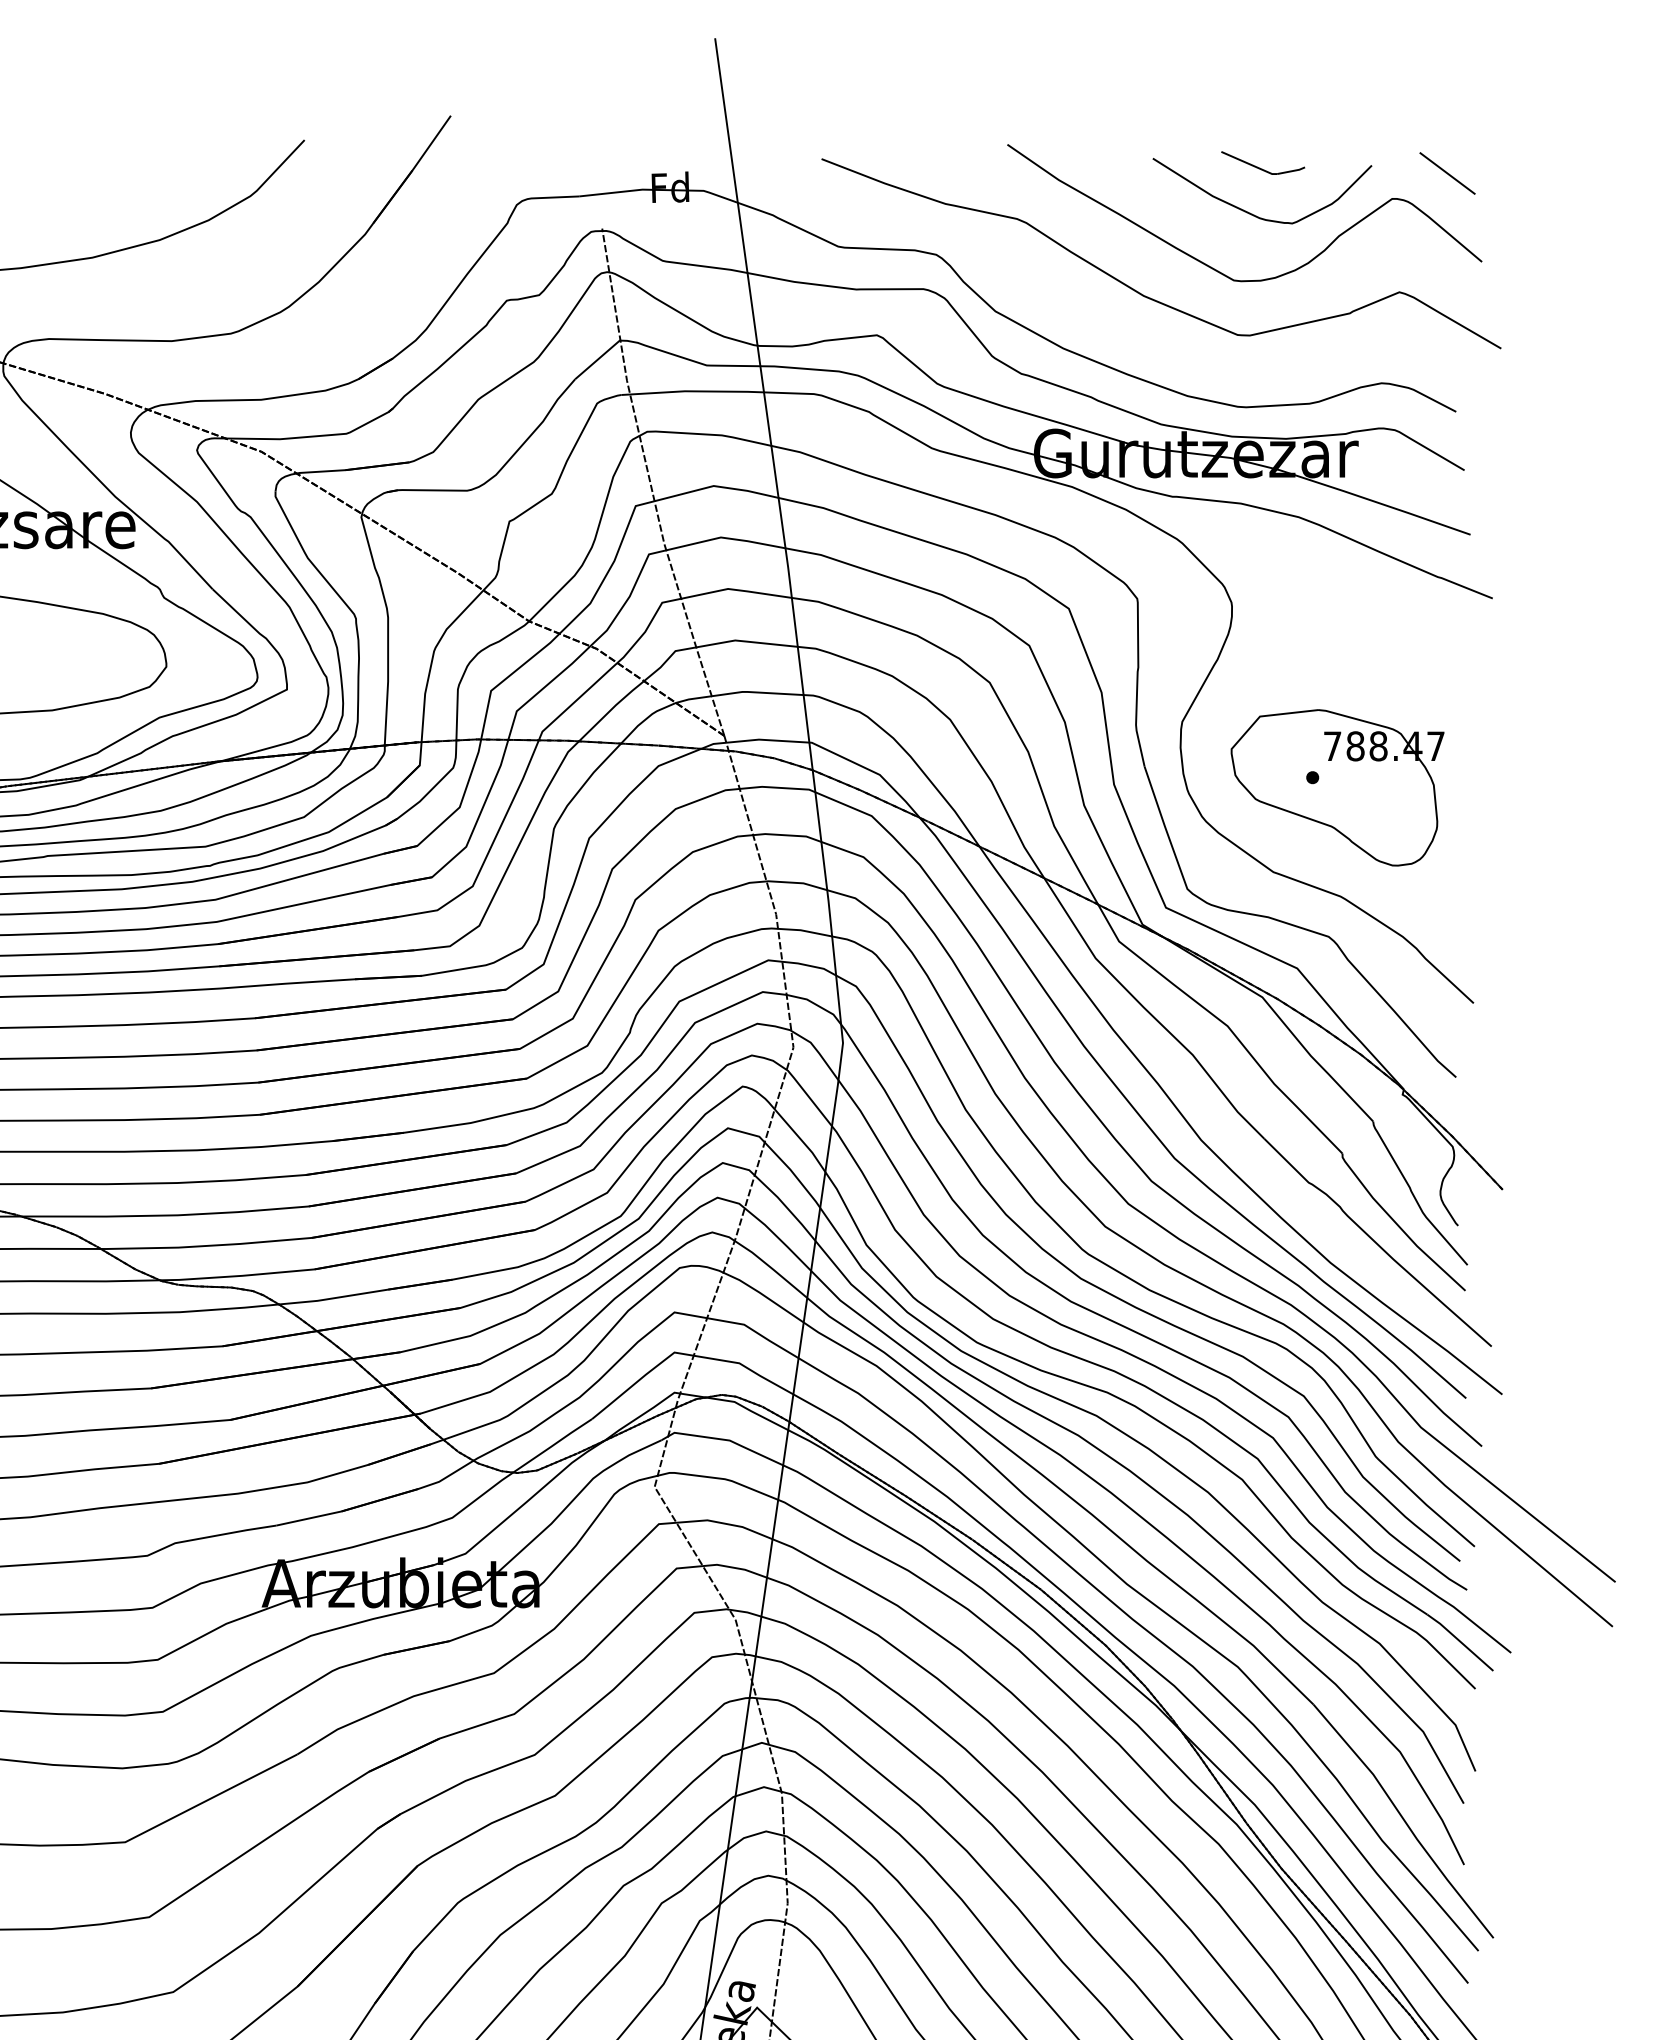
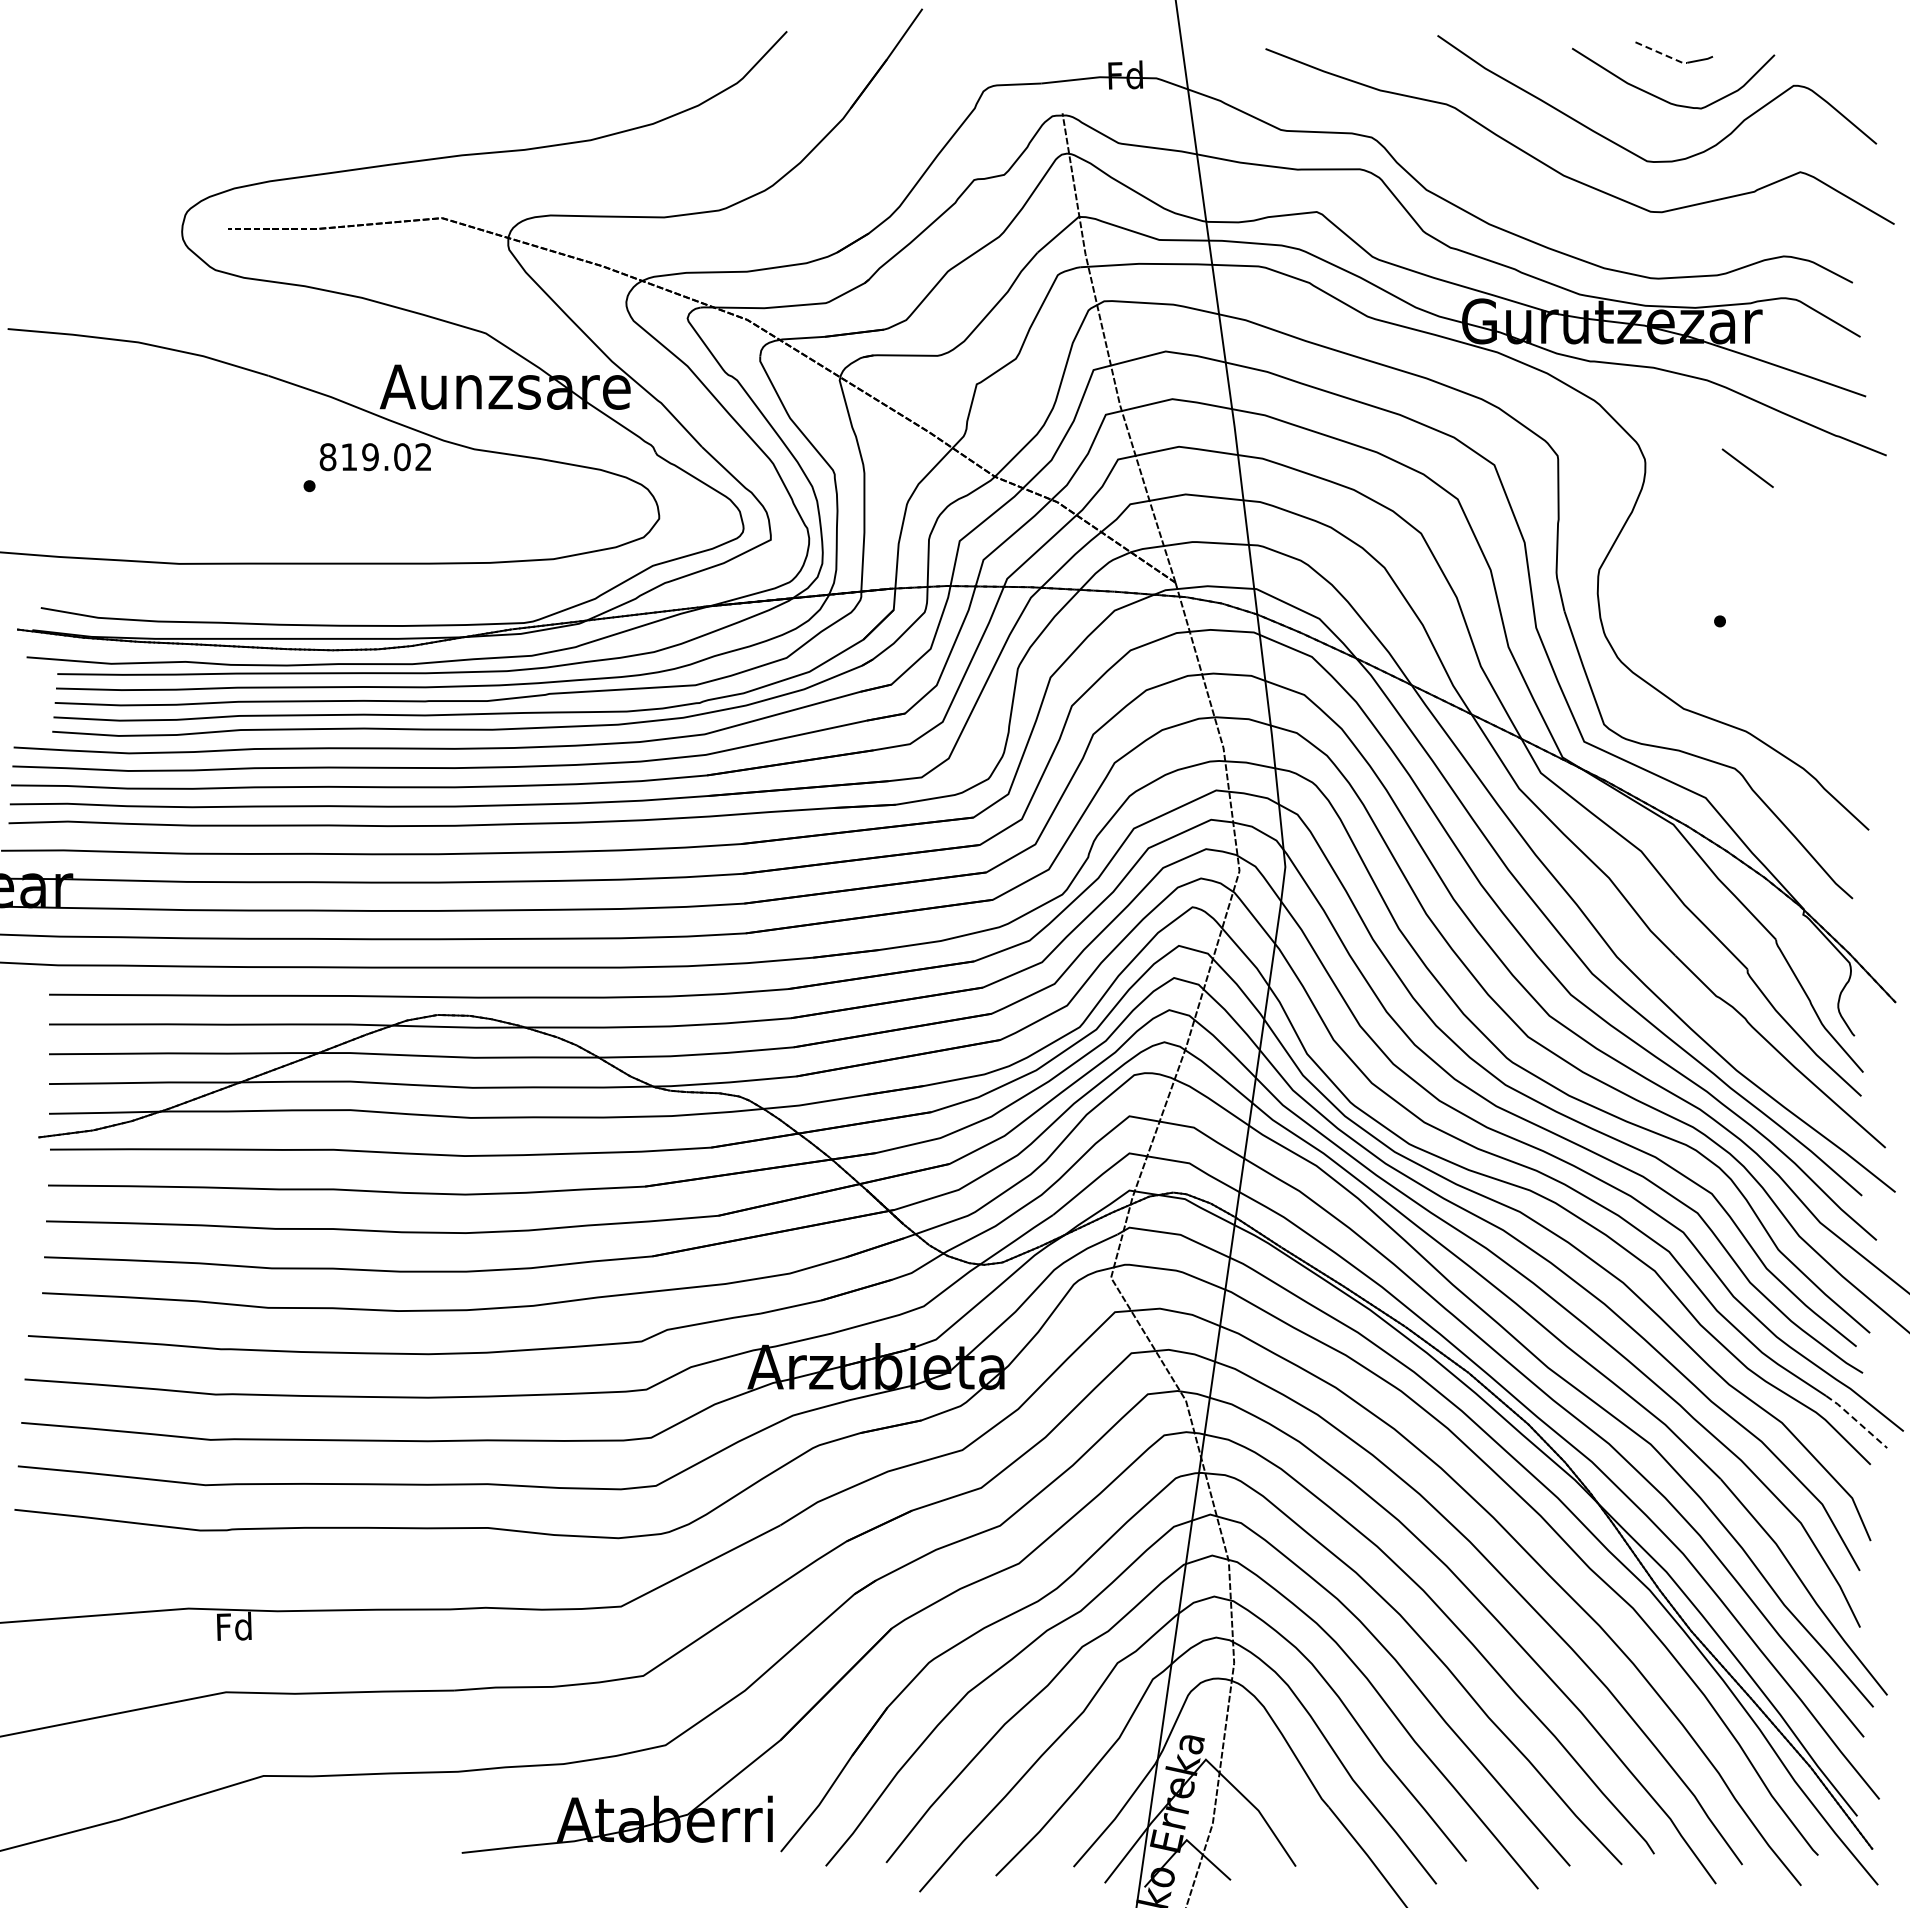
line: (1249, 163) -> (1661, 53), solid -> dashed
line: (1447, 172) -> (1747, 467), moved
part: (1336, 787) -> (1742, 630), removed
line: (1460, 1641) -> (1856, 1420), solid -> dashed

